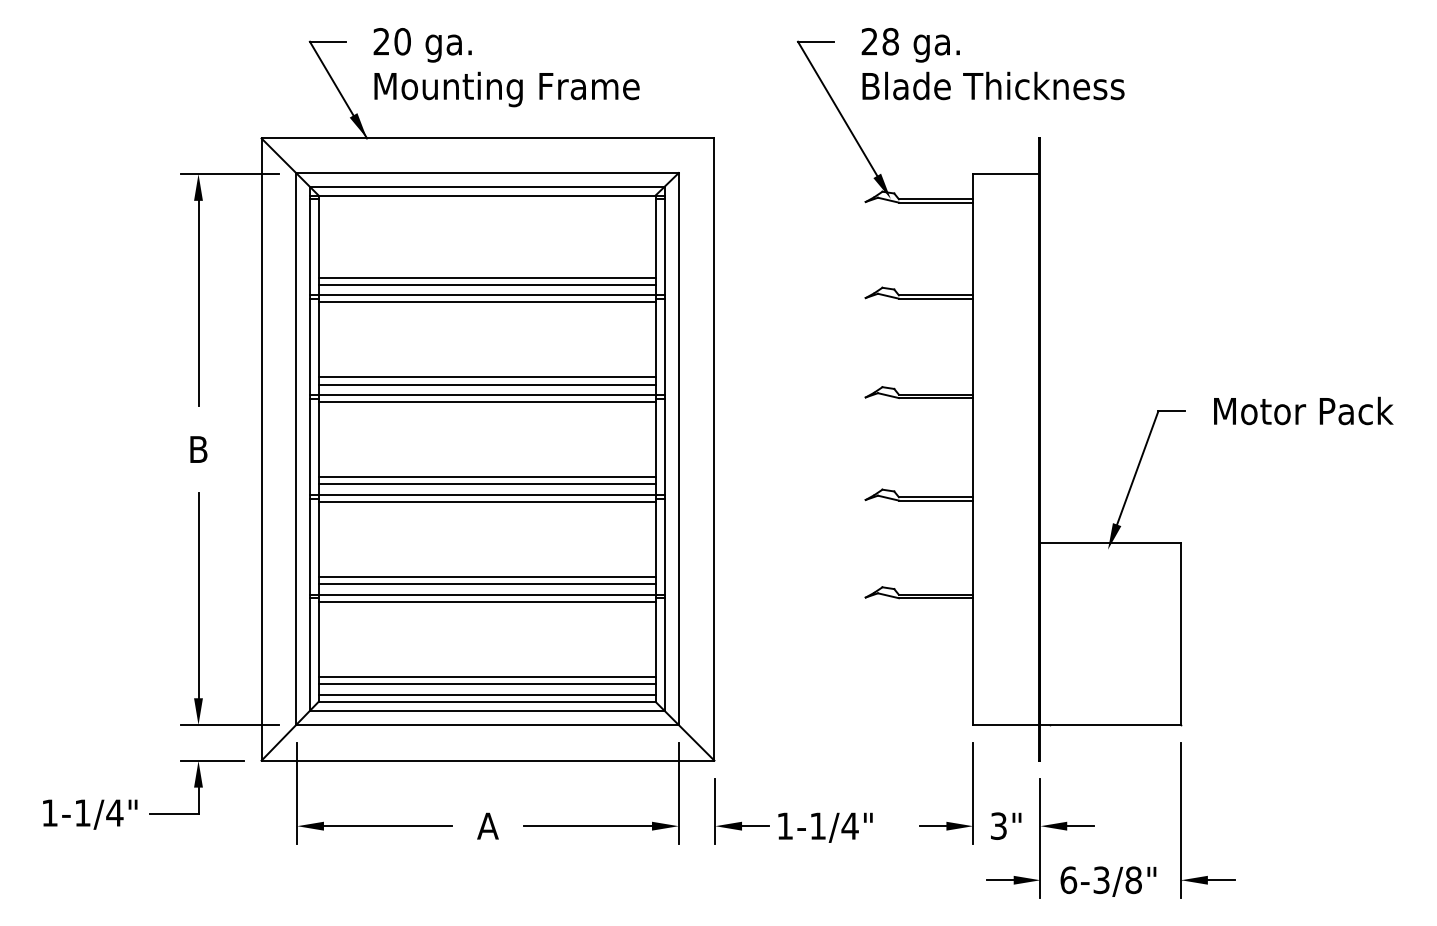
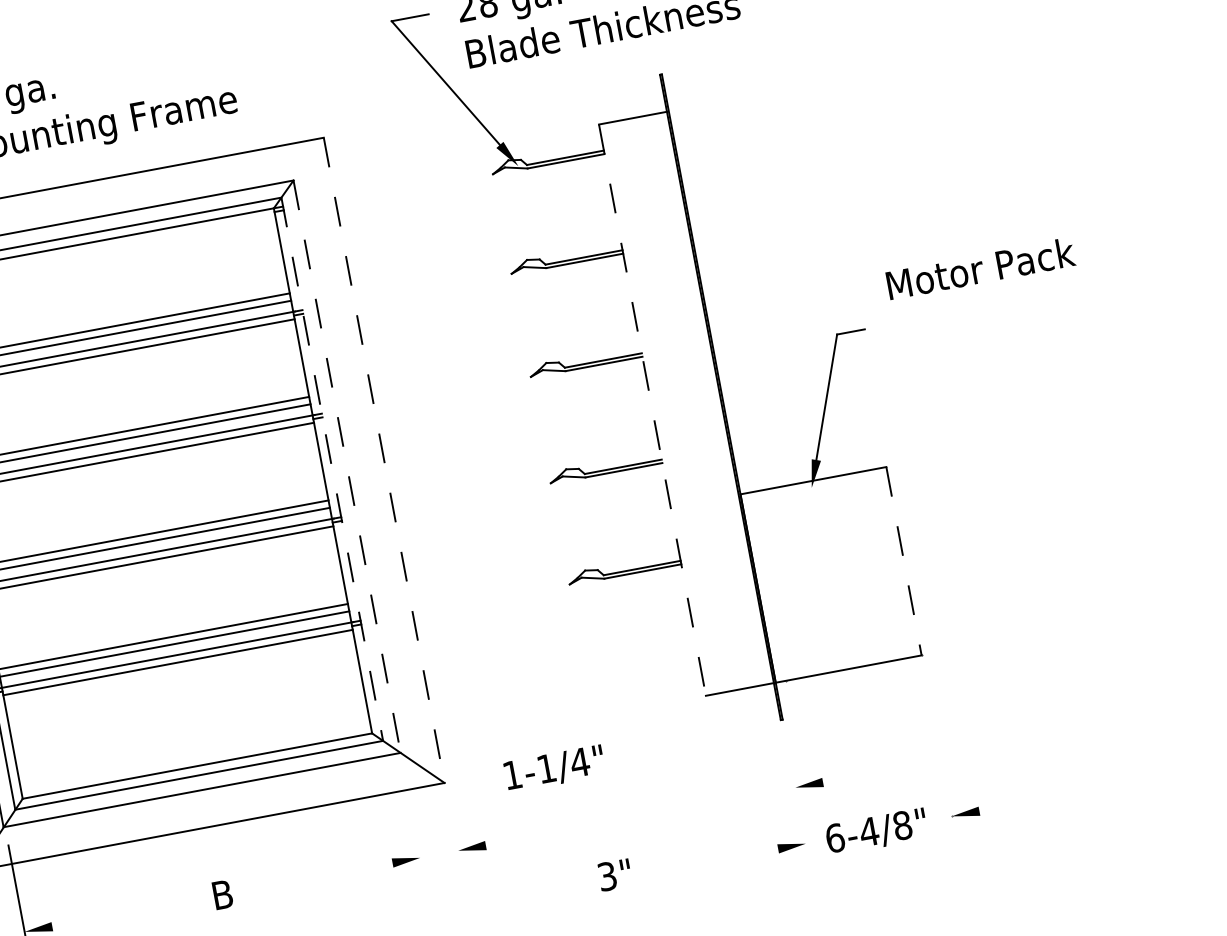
text: (1303, 410) -> (980, 268), moved
line: (664, 448) -> (332, 468), solid -> dashed
line: (678, 449) -> (346, 467), solid -> dashed
line: (714, 450) -> (384, 461), solid -> dashed
line: (973, 450) -> (653, 411), solid -> dashed
line: (1181, 634) -> (904, 561), solid -> dashed
line: (486, 676) -> (191, 739), removed
line: (486, 684) -> (193, 748), removed
line: (486, 694) -> (195, 758), removed
line: (678, 793) -> (413, 823), removed
part: (972, 793) -> (718, 766), removed
line: (715, 811) -> (455, 835), removed
line: (1181, 820) -> (940, 754), removed
text: (487, 825) -> (221, 894), A -> B
text: (1006, 825) -> (615, 874), moved
line: (387, 826) -> (118, 914), removed
line: (588, 826) -> (326, 875), removed
line: (755, 826) -> (499, 843), removed
line: (1080, 826) -> (836, 780), removed
text: (825, 827) -> (554, 768), moved
line: (1040, 838) -> (797, 800), removed
line: (999, 880) -> (763, 851), removed
text: (1101, 880) -> (869, 832), 6-3/8" -> 6-4/8"
line: (1220, 880) -> (992, 809), removed

